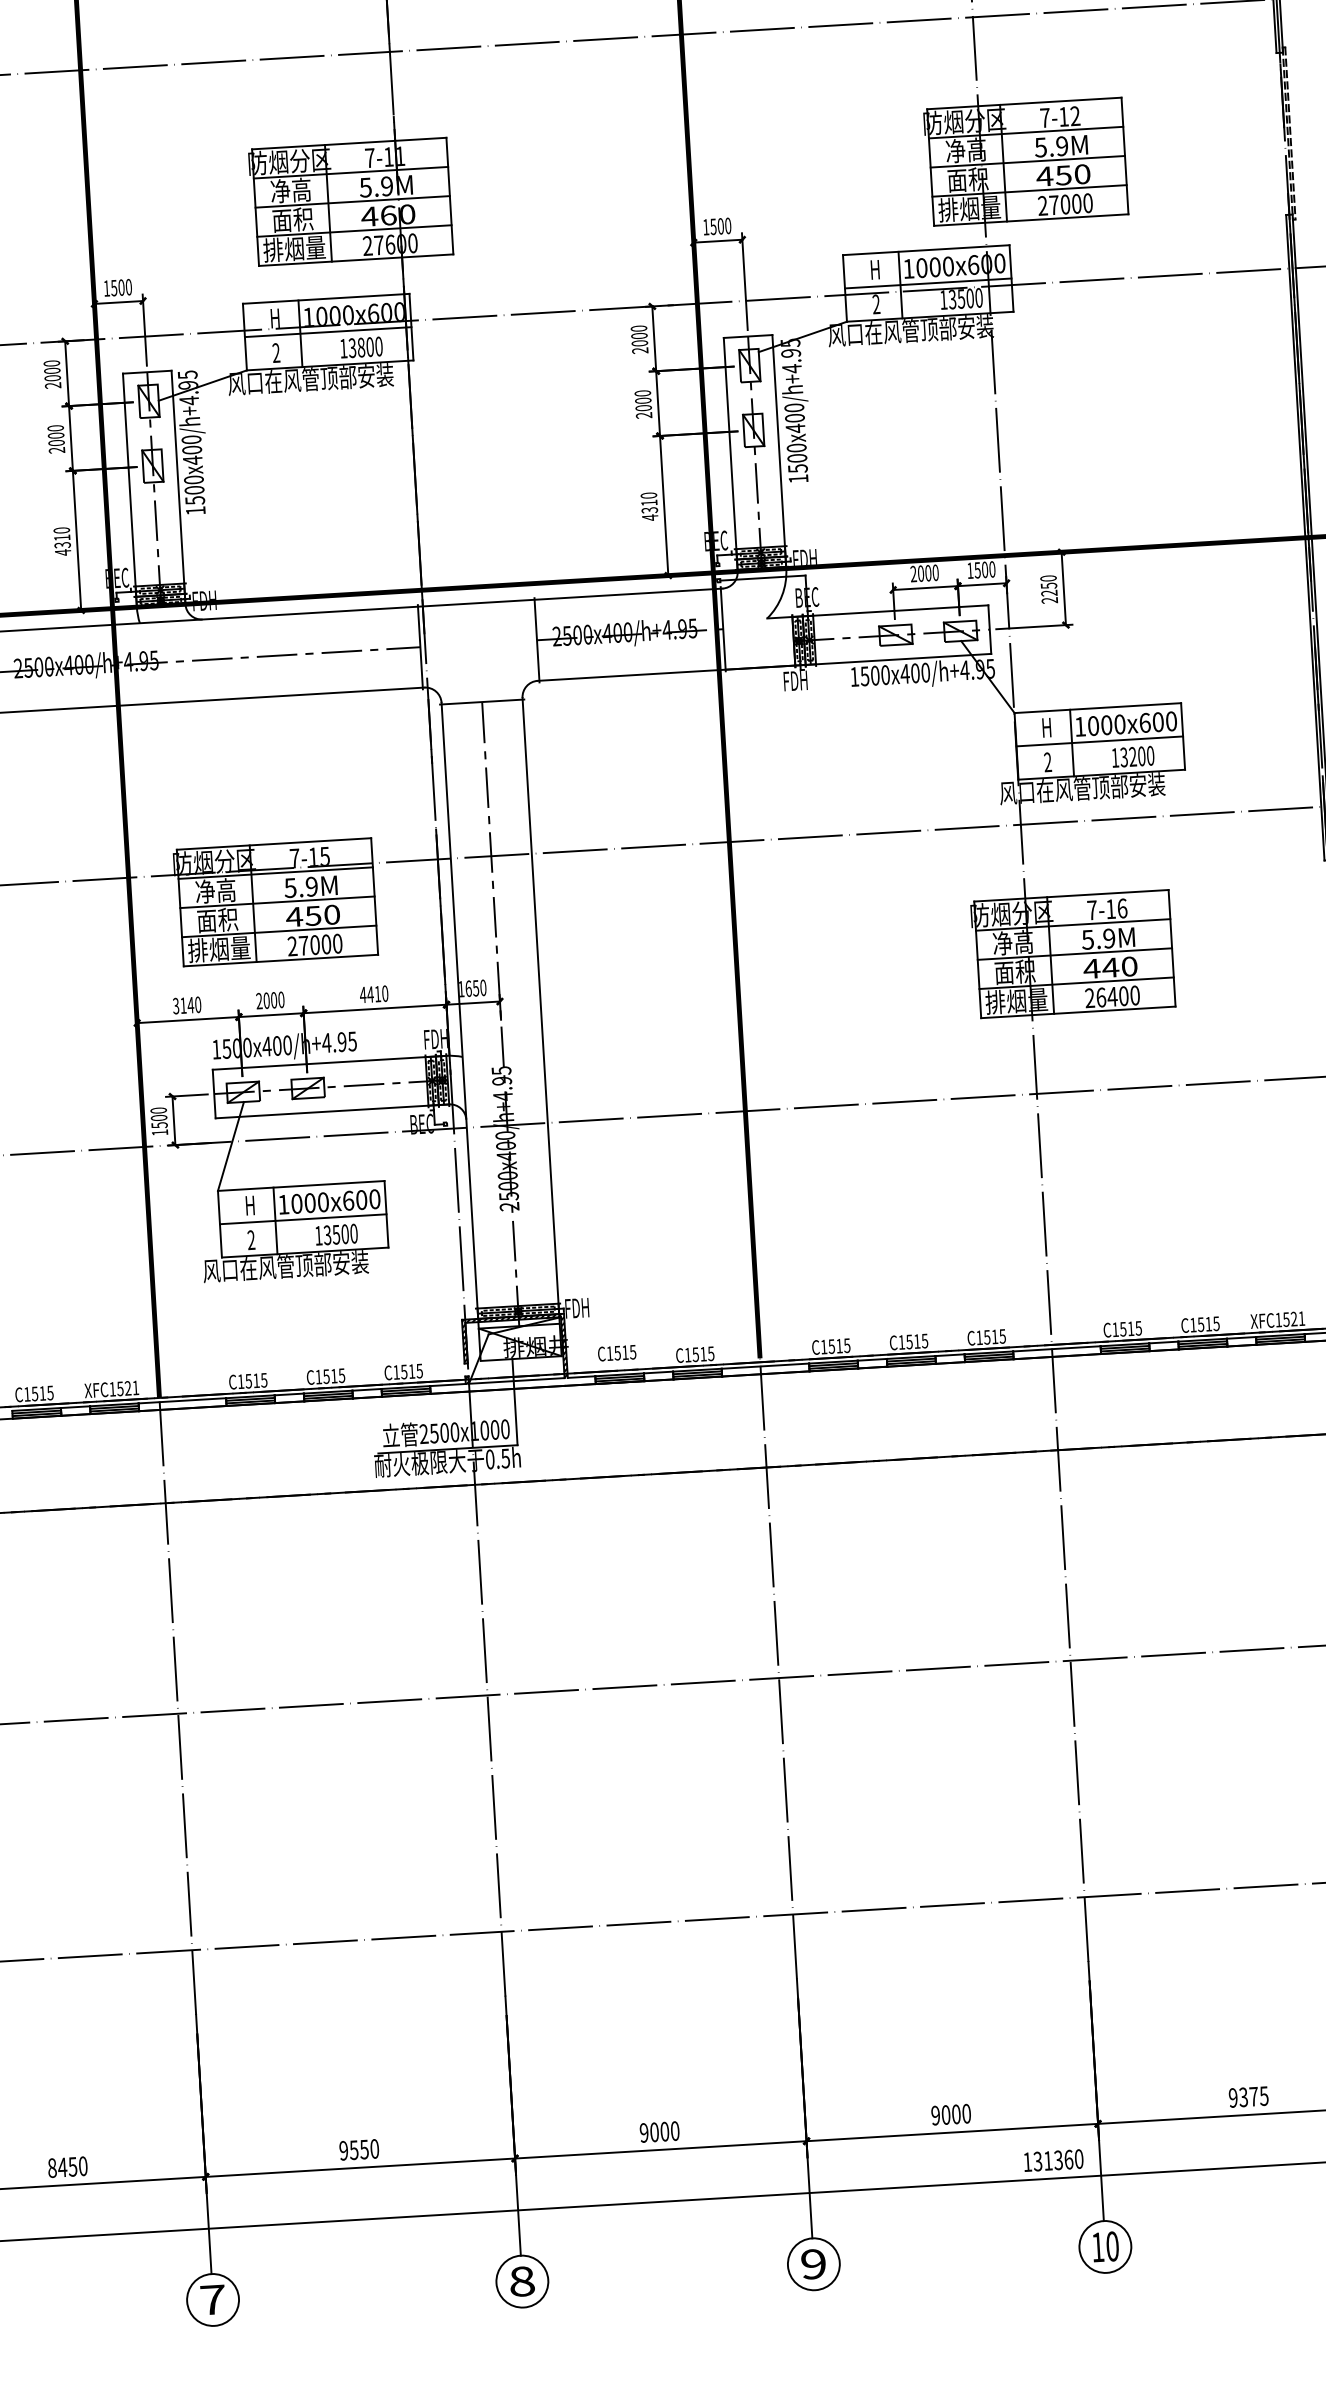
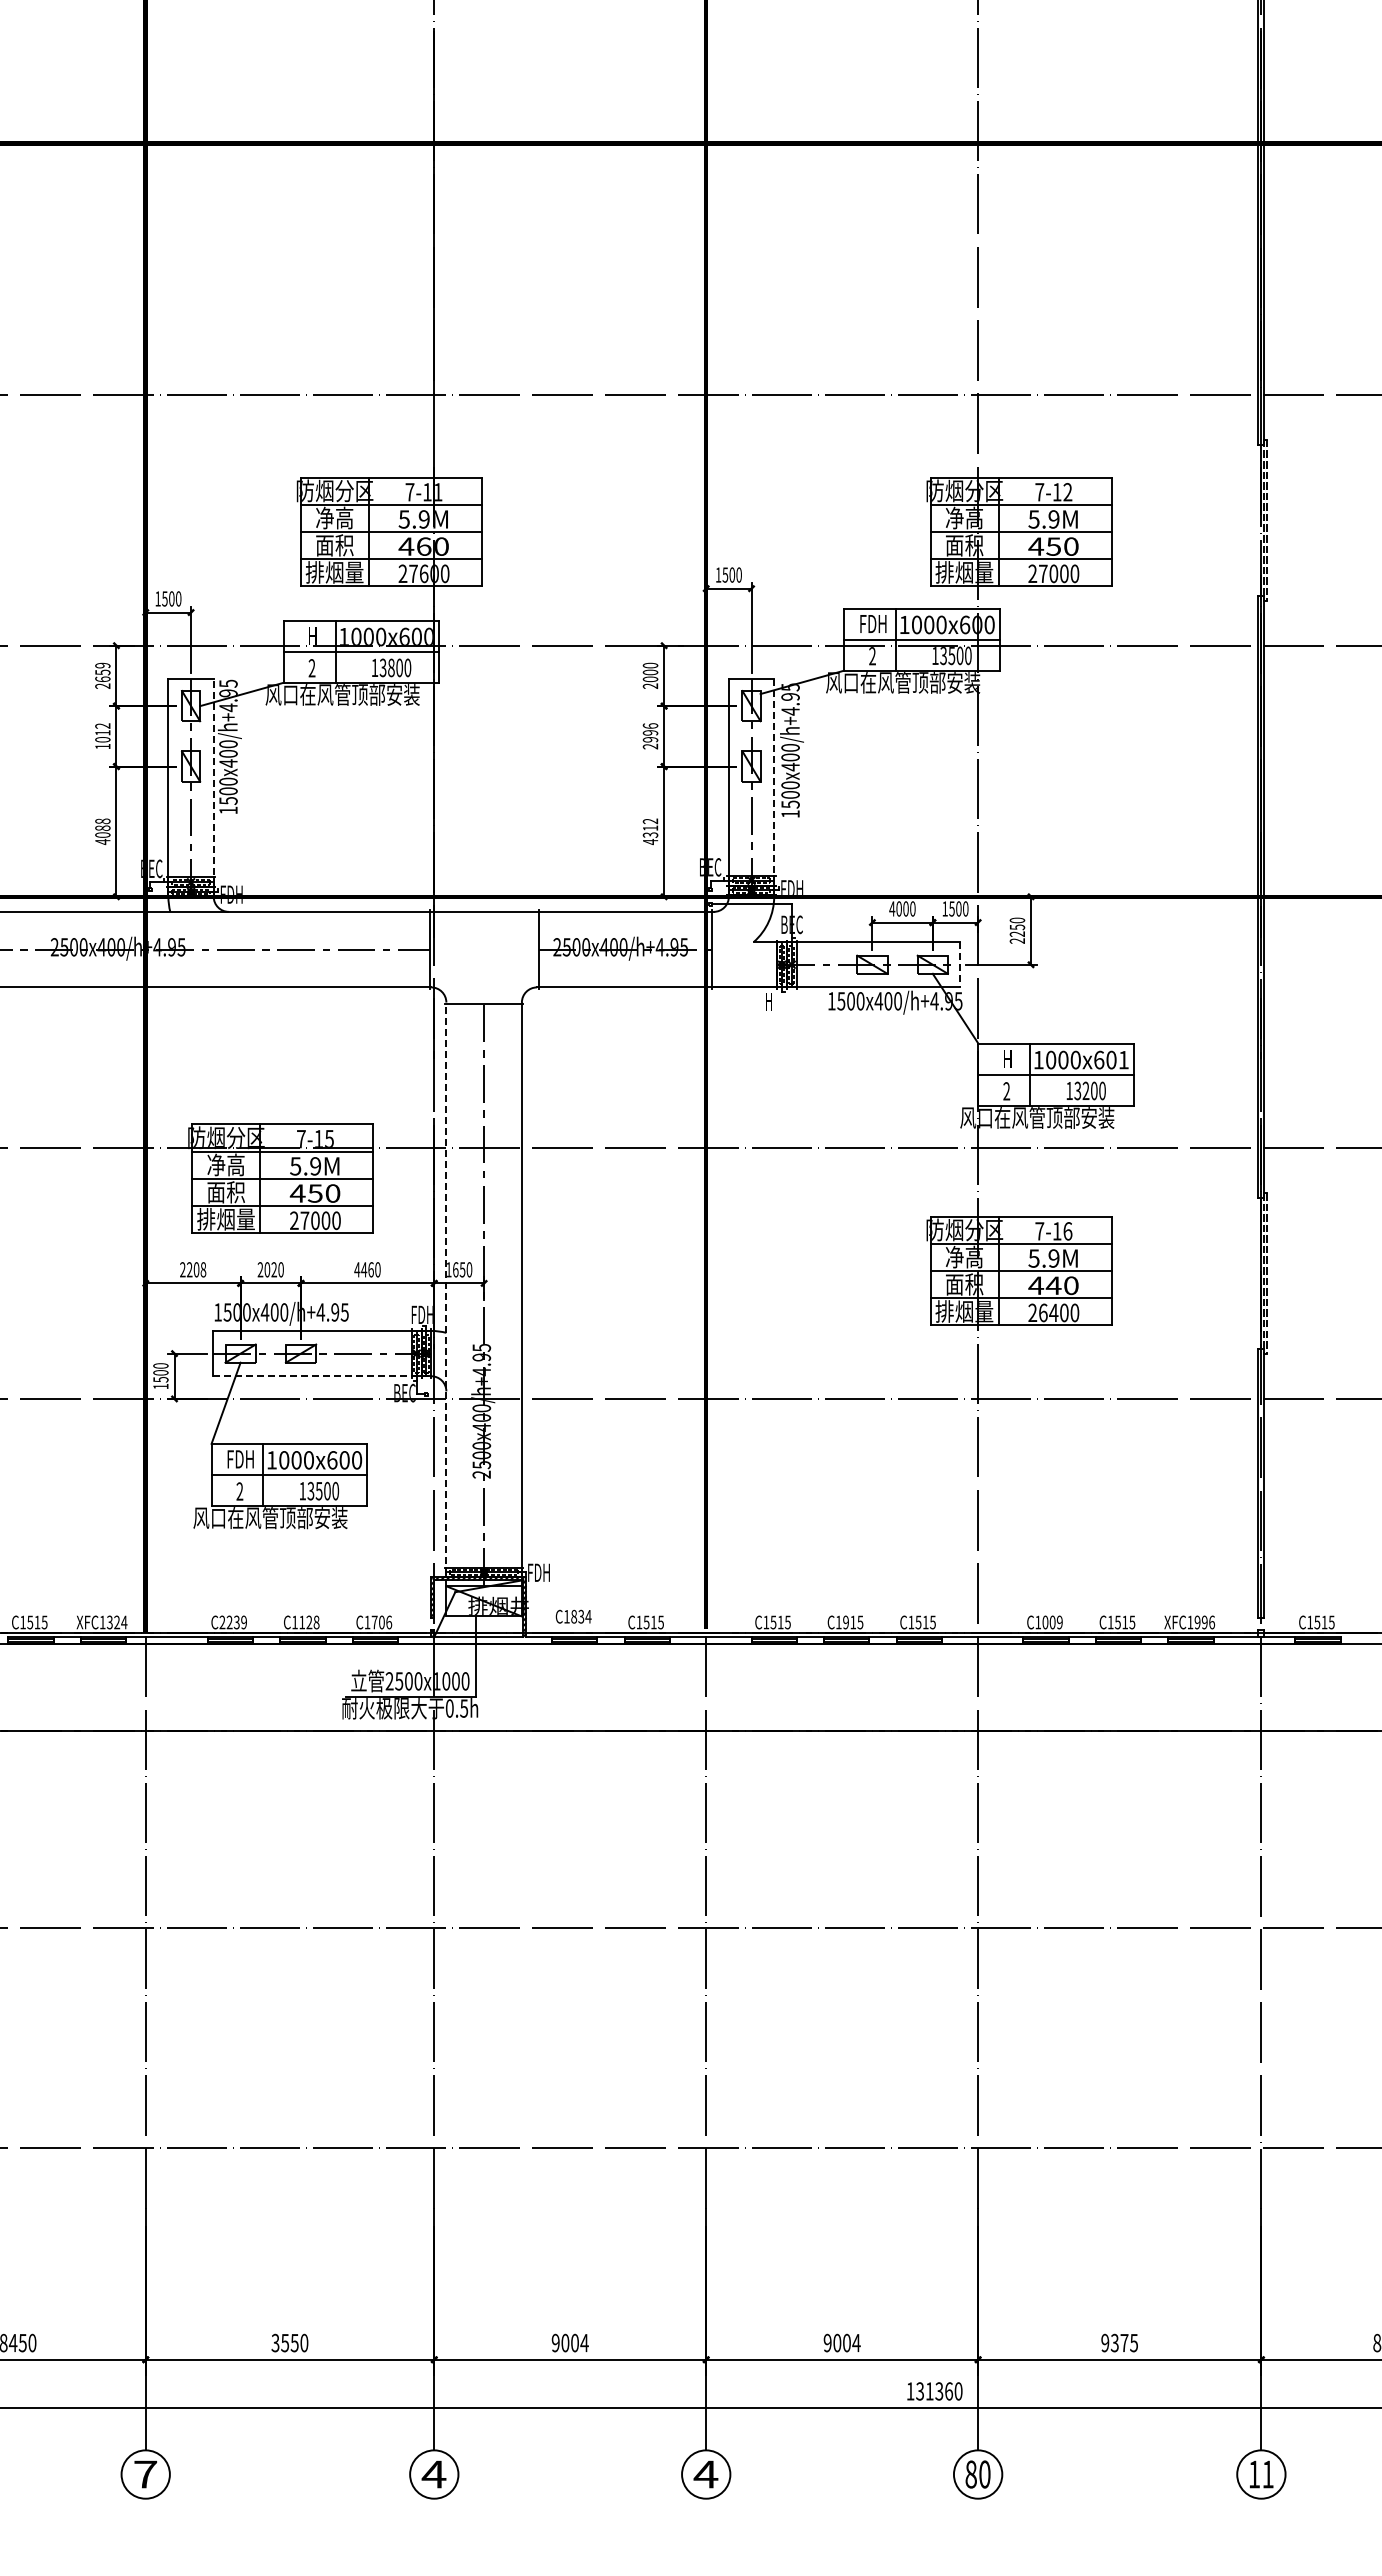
text: (875, 269) -> (873, 623), H -> FDH
text: (51, 369) -> (102, 671), 2000 -> 2659
text: (643, 400) -> (650, 732), 2000 -> 2996
text: (56, 439) -> (102, 736), 2000 -> 1012
line: (779, 450) -> (774, 786), solid -> dashed
line: (178, 487) -> (213, 787), solid -> dashed
text: (648, 495) -> (650, 821), 4310 -> 4312
text: (61, 537) -> (102, 827), 4310 -> 4088
text: (913, 573) -> (892, 908), 2000 -> 4000
line: (990, 629) -> (960, 964), solid -> dashed
text: (795, 680) -> (776, 1001), FDH -> H
text: (1171, 720) -> (1123, 1059), 1000x600 -> 1000x601
text: (377, 993) -> (370, 1269), 4410 -> 4460
text: (274, 999) -> (274, 1269), 2000 -> 2020
text: (187, 1005) -> (193, 1269), 3140 -> 2208
line: (460, 1015) -> (446, 1294), solid -> dashed
line: (332, 1111) -> (322, 1376), solid -> dashed
text: (249, 1205) -> (240, 1459), H -> FDH
text: (1293, 1319) -> (1204, 1622), XFC1521 -> XFC1996
text: (1130, 1328) -> (1052, 1622), C1515 -> C1009
text: (908, 1342) -> (845, 1622), C1515 -> C1915
text: (625, 1352) -> (581, 1616), C1515 -> C1834
text: (411, 1371) -> (381, 1622), C1515 -> C1706
text: (334, 1376) -> (309, 1622), C1515 -> C1128
text: (251, 1381) -> (232, 1622), C1515 -> C2239
text: (128, 1388) -> (117, 1622), XFC1521 -> XFC1324
text: (966, 2113) -> (856, 2342), 9000 -> 9004
text: (674, 2130) -> (584, 2342), 9000 -> 9004
text: (343, 2151) -> (275, 2343), 9550 -> 3550
text: (1097, 2247) -> (970, 2474), 10 -> 80
text: (813, 2264) -> (705, 2474), 9 -> 4
text: (521, 2281) -> (433, 2474), 8 -> 4

